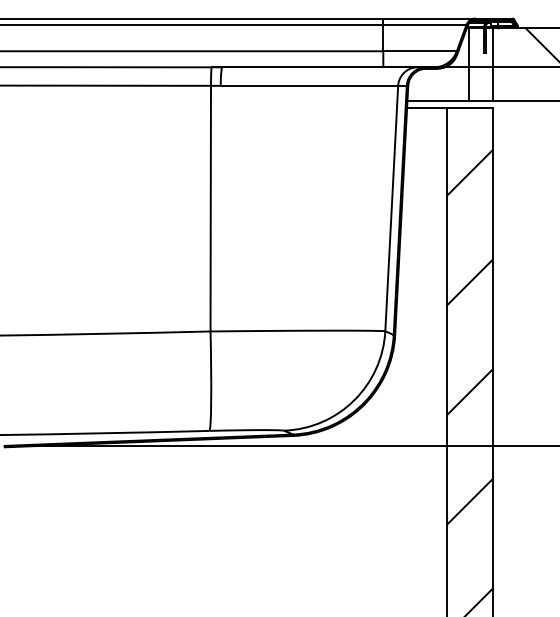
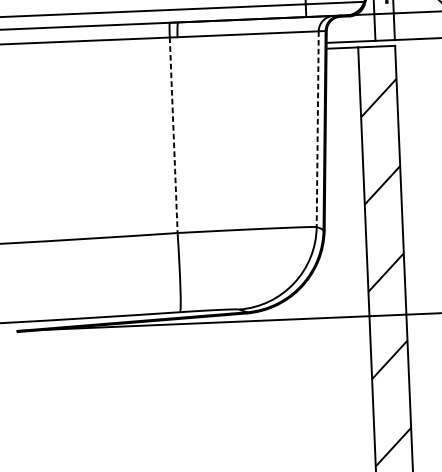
line: (210, 208) -> (173, 135), solid -> dashed
line: (391, 208) -> (317, 129), solid -> dashed

